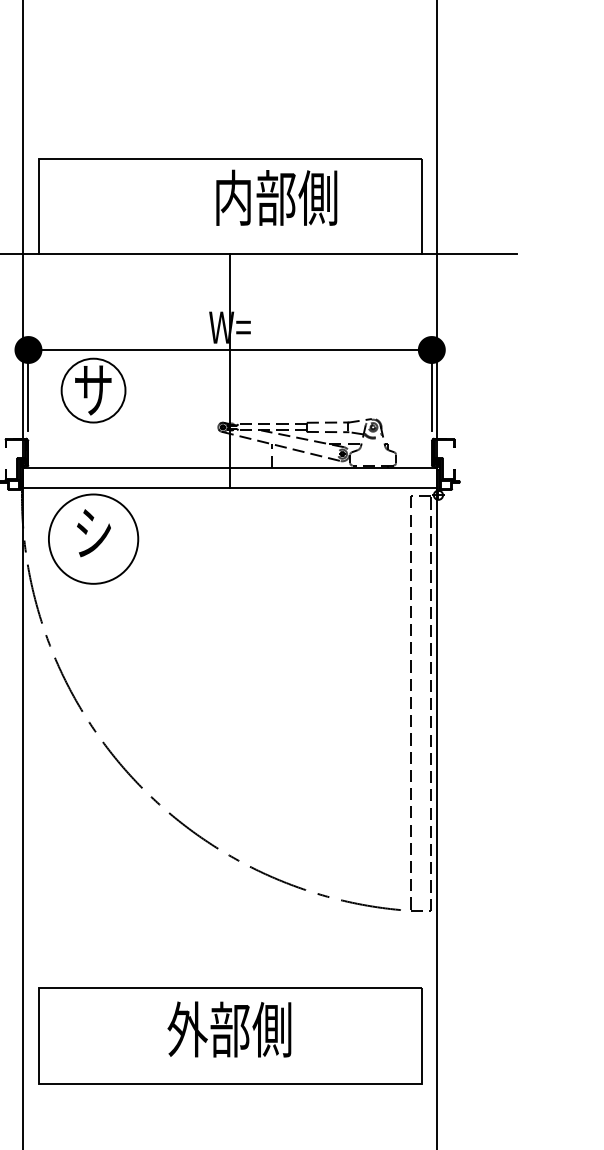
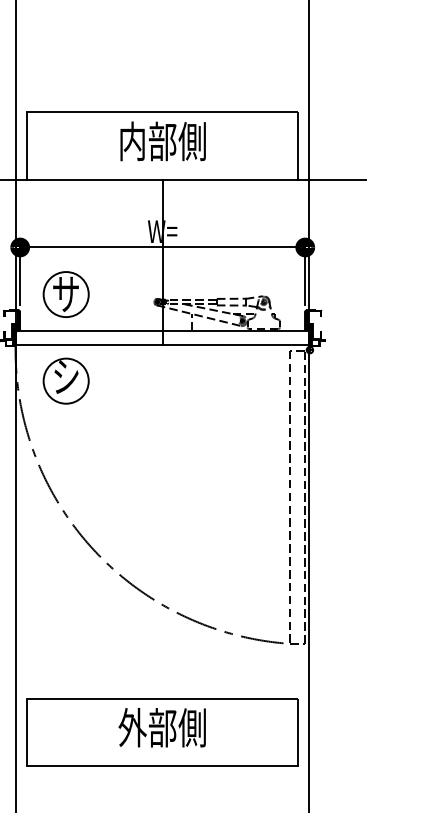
text: (276, 197) -> (162, 141), moved
part: (93, 390) -> (66, 294), moved
circle: (93, 539) -> (66, 381), size x0.71

